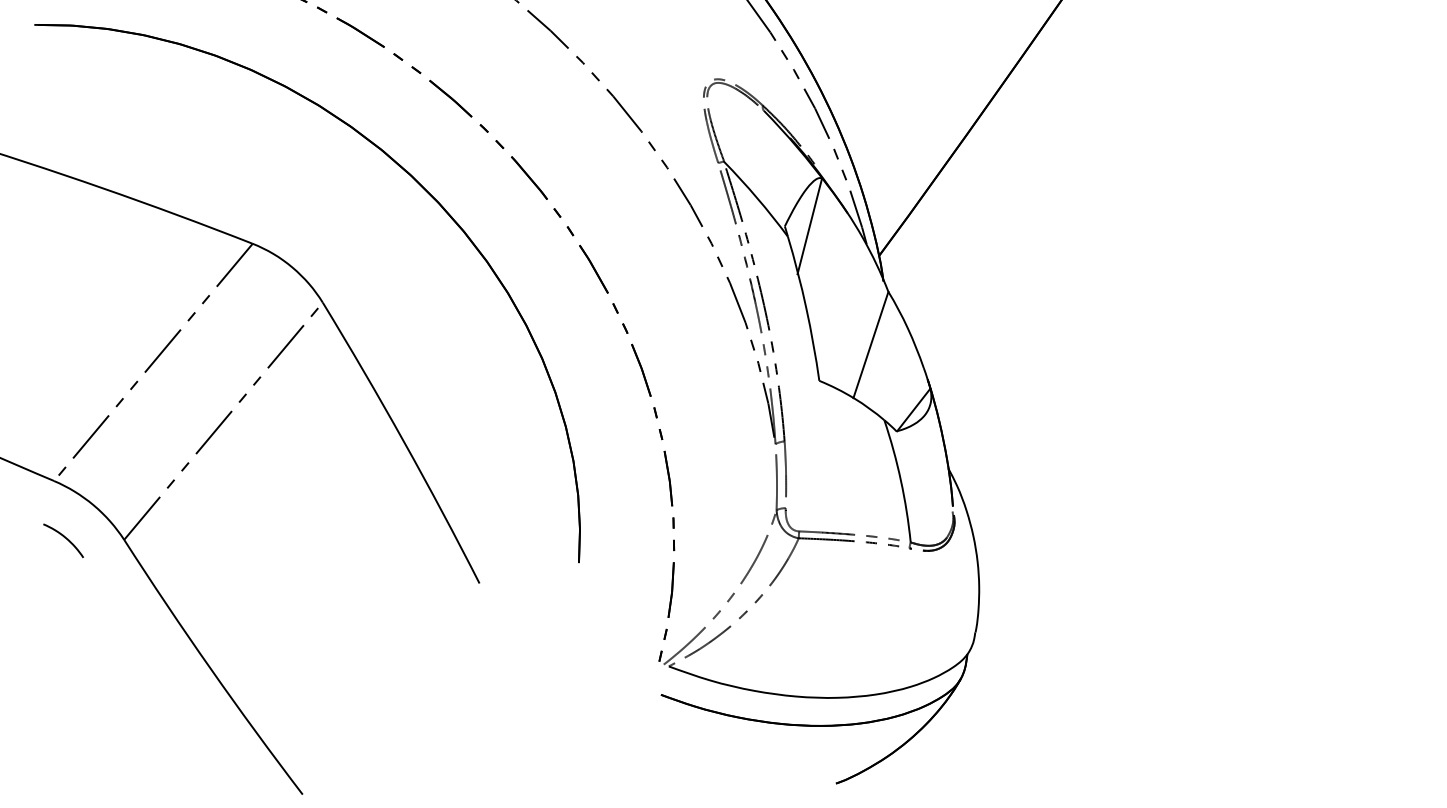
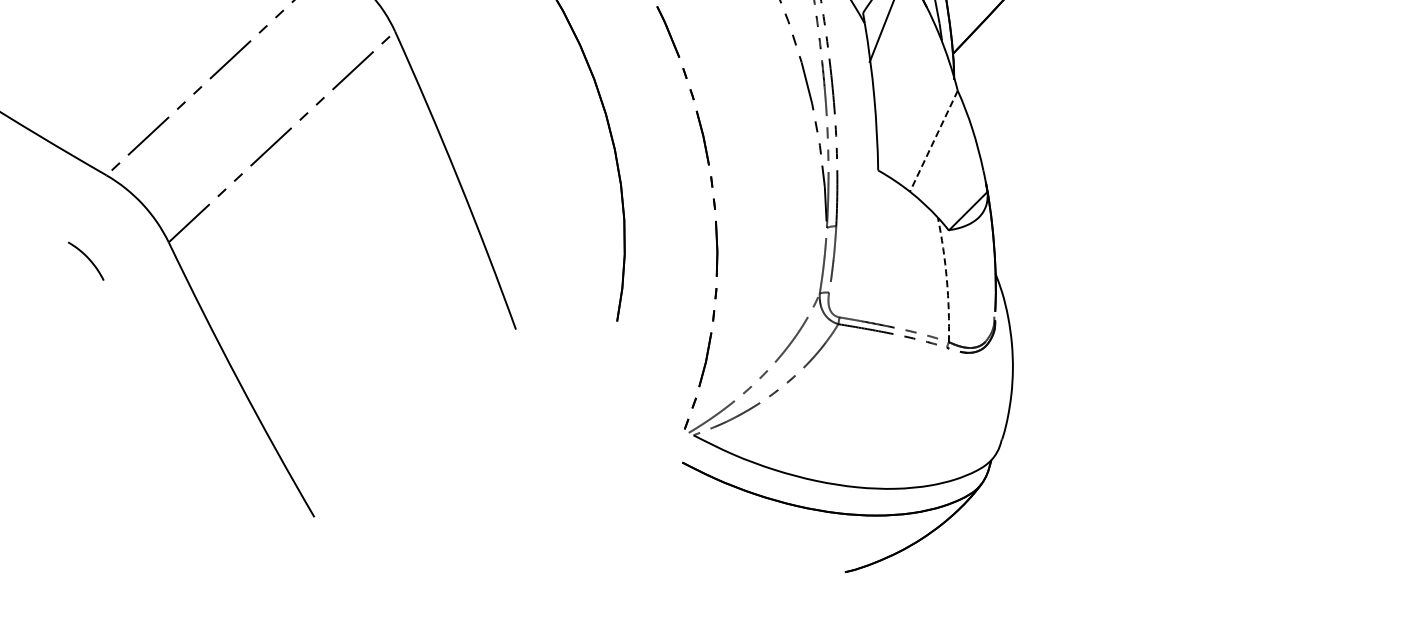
line: (870, 345) -> (933, 141), solid -> dashed
arc: (900, 480) -> (946, 279), solid -> dashed
curve: (64, 538) -> (87, 259), moved

